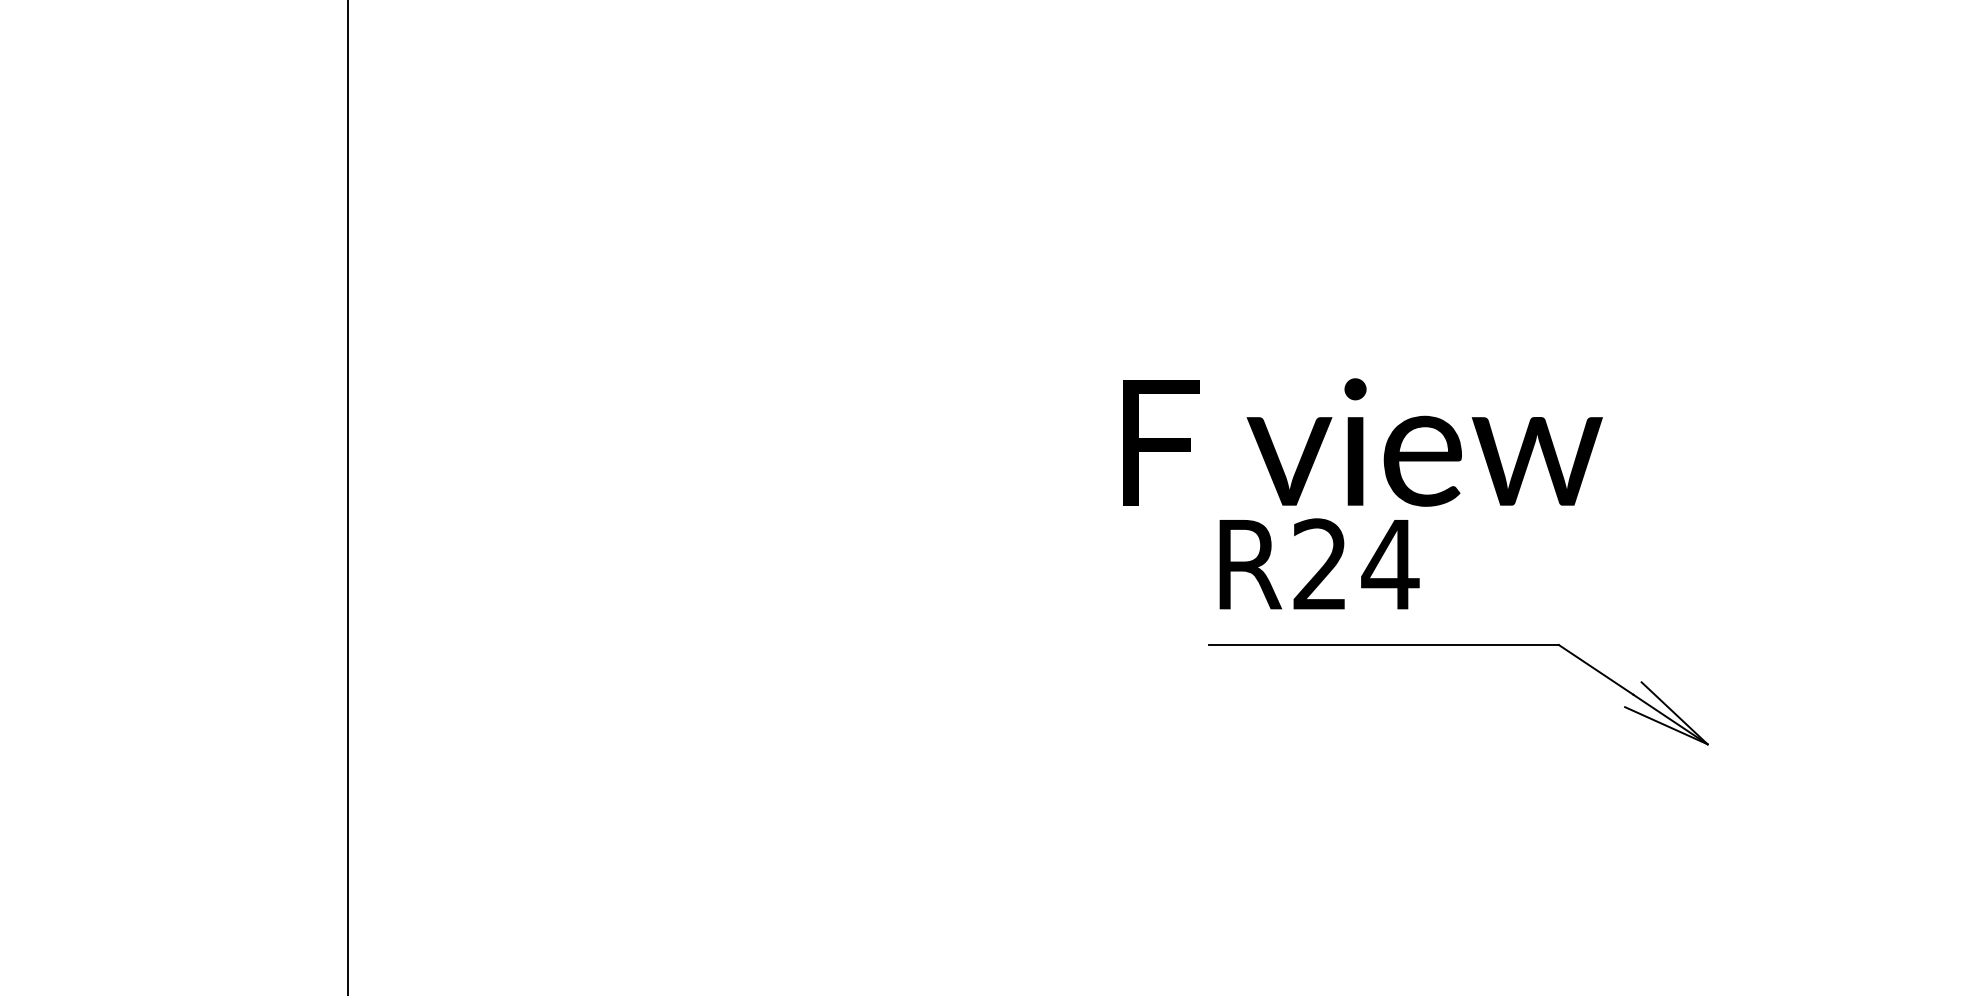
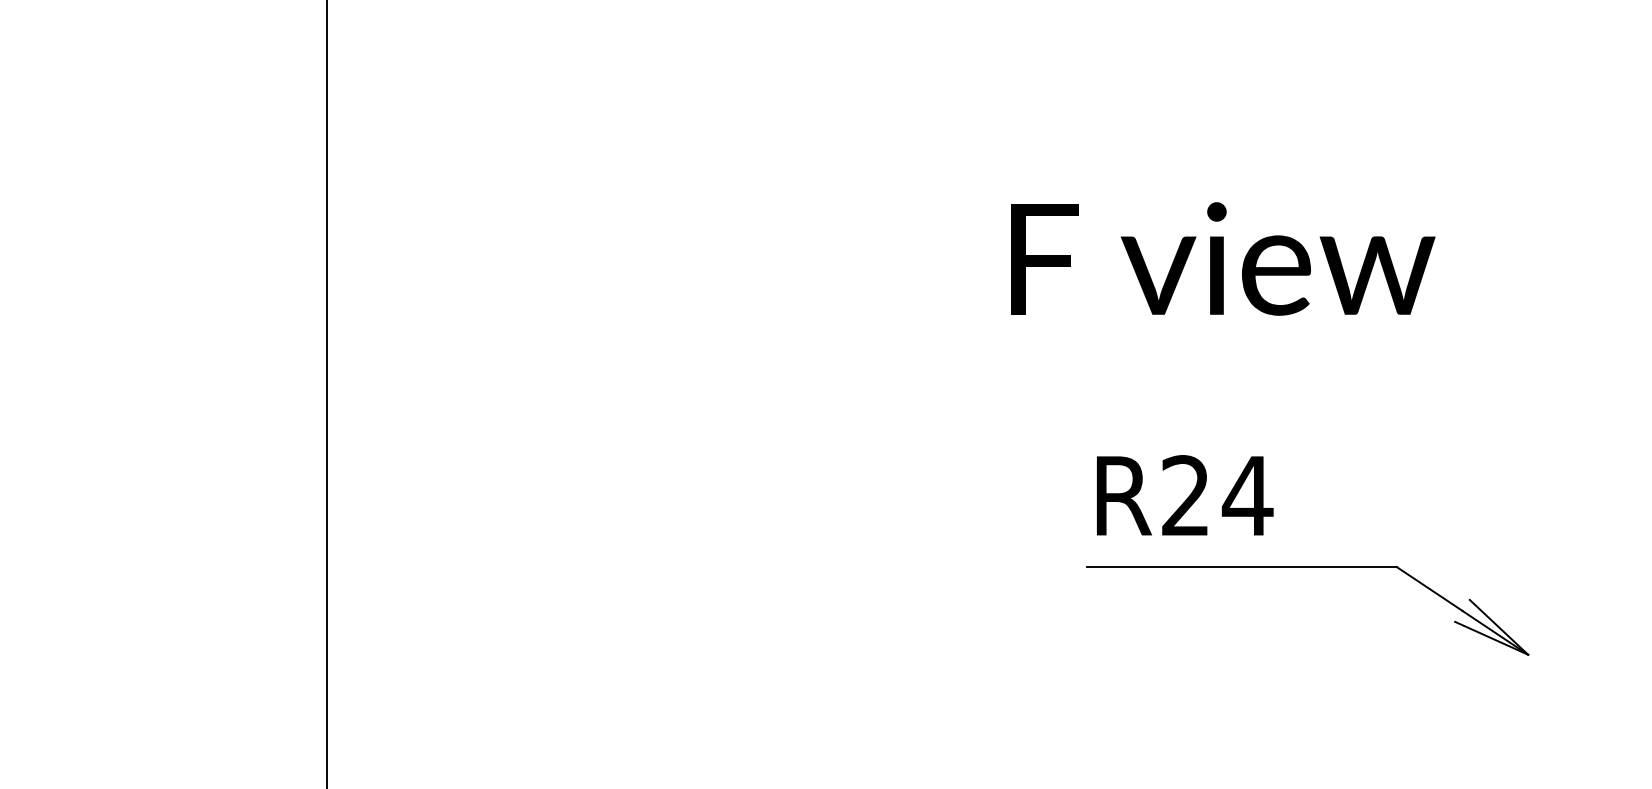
text: (1362, 442) -> (1223, 258), moved

